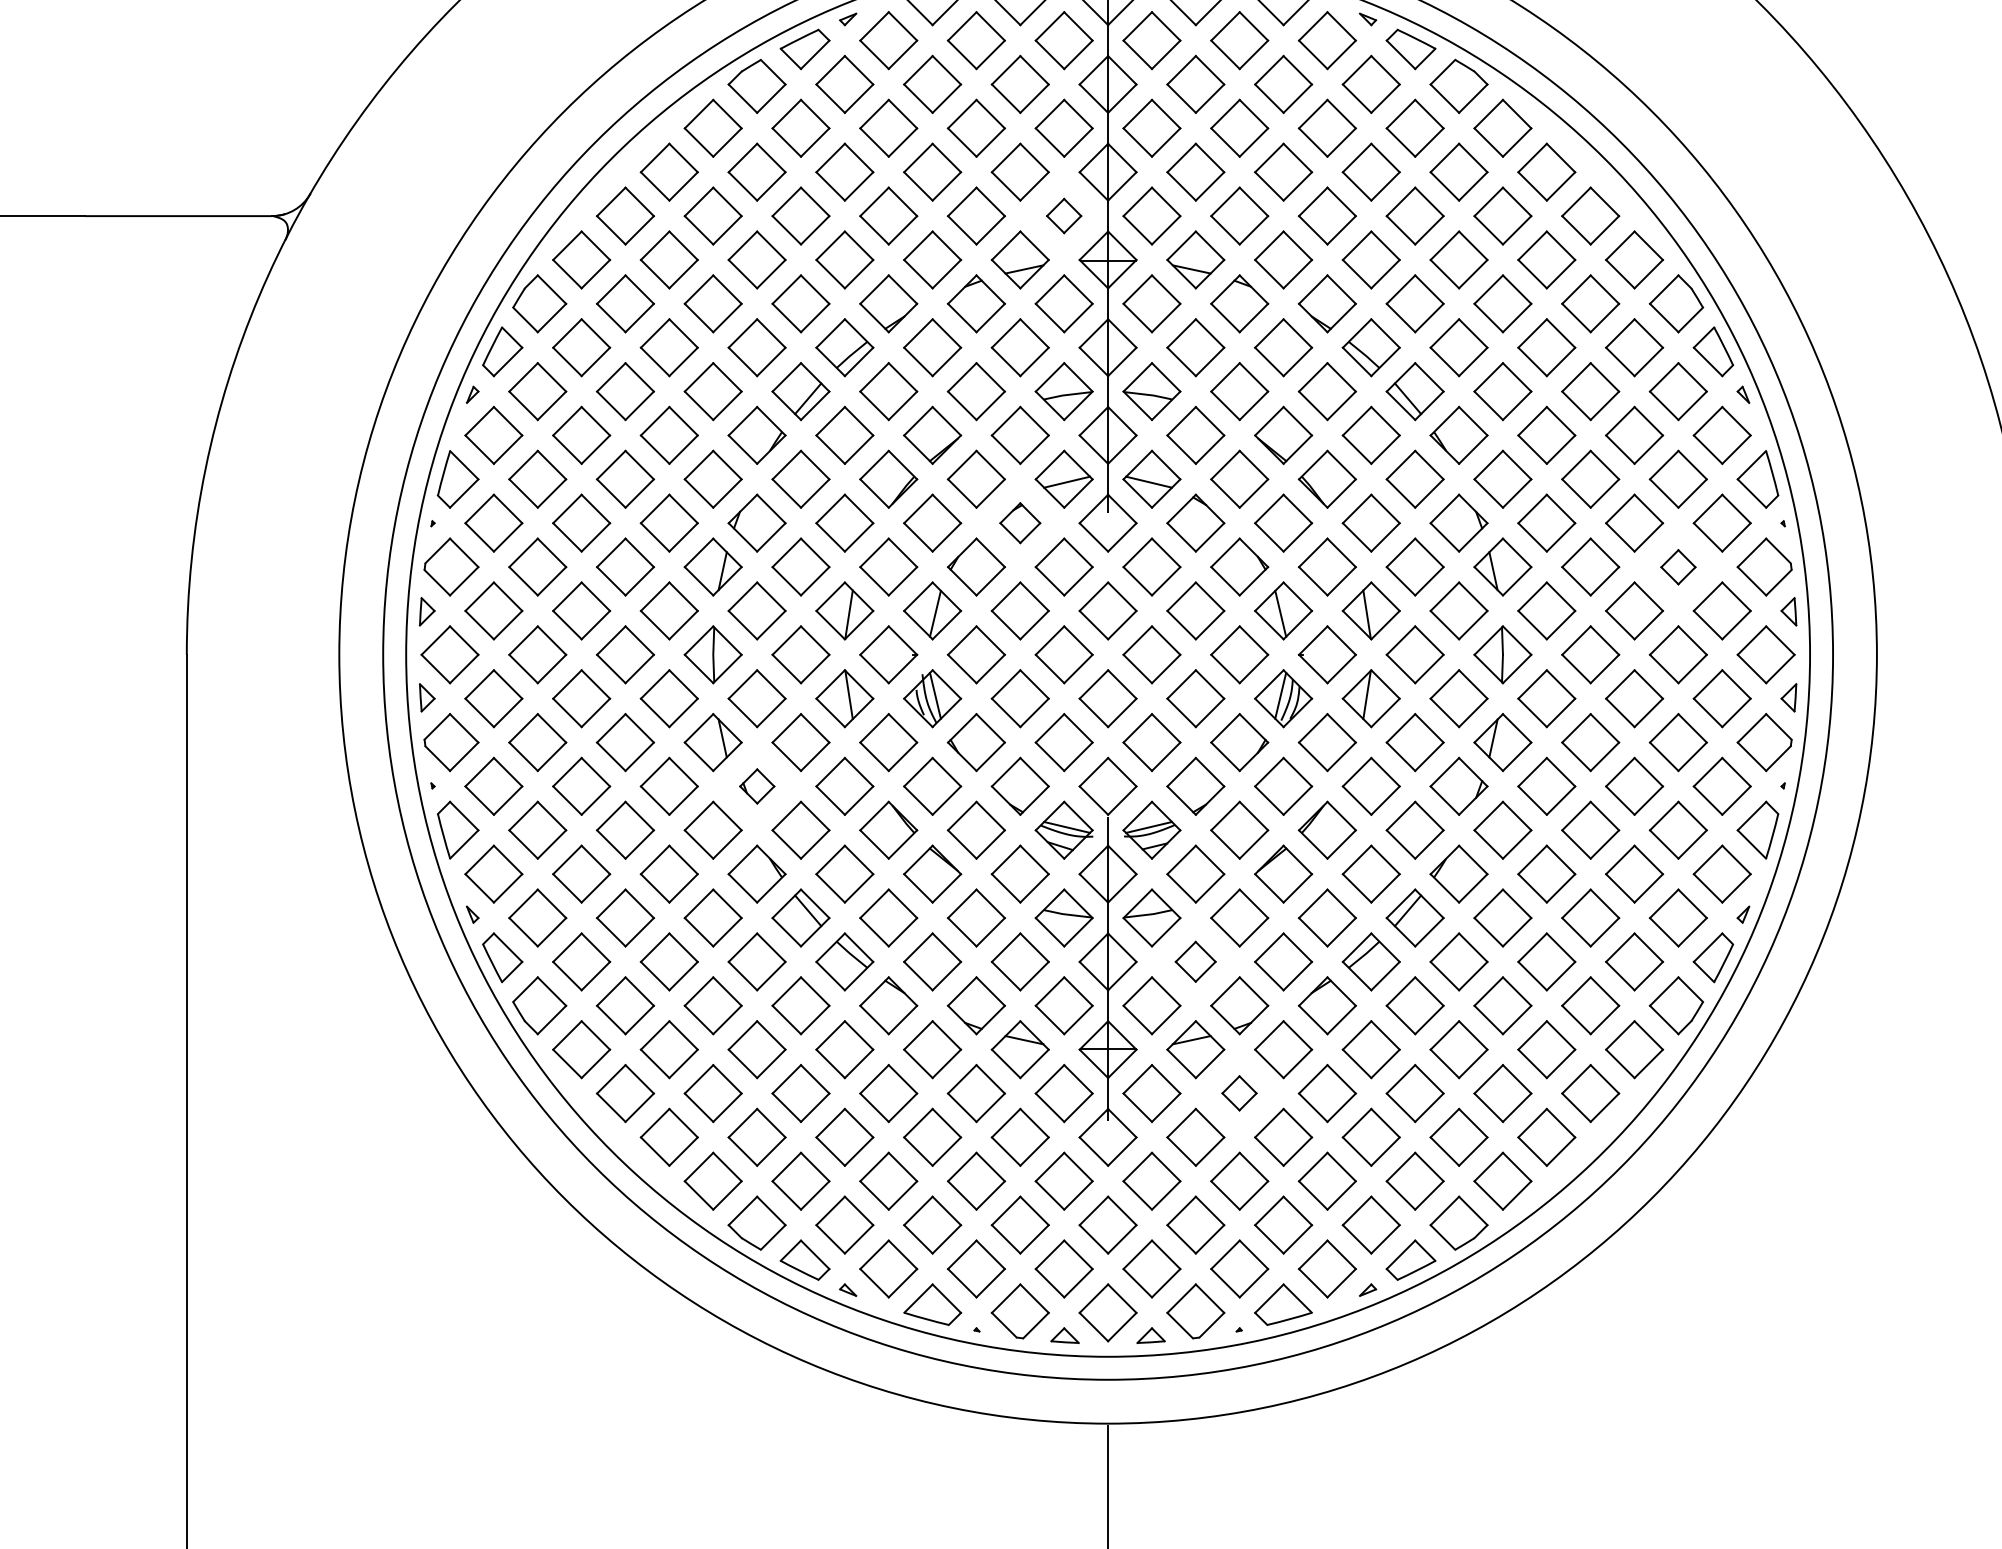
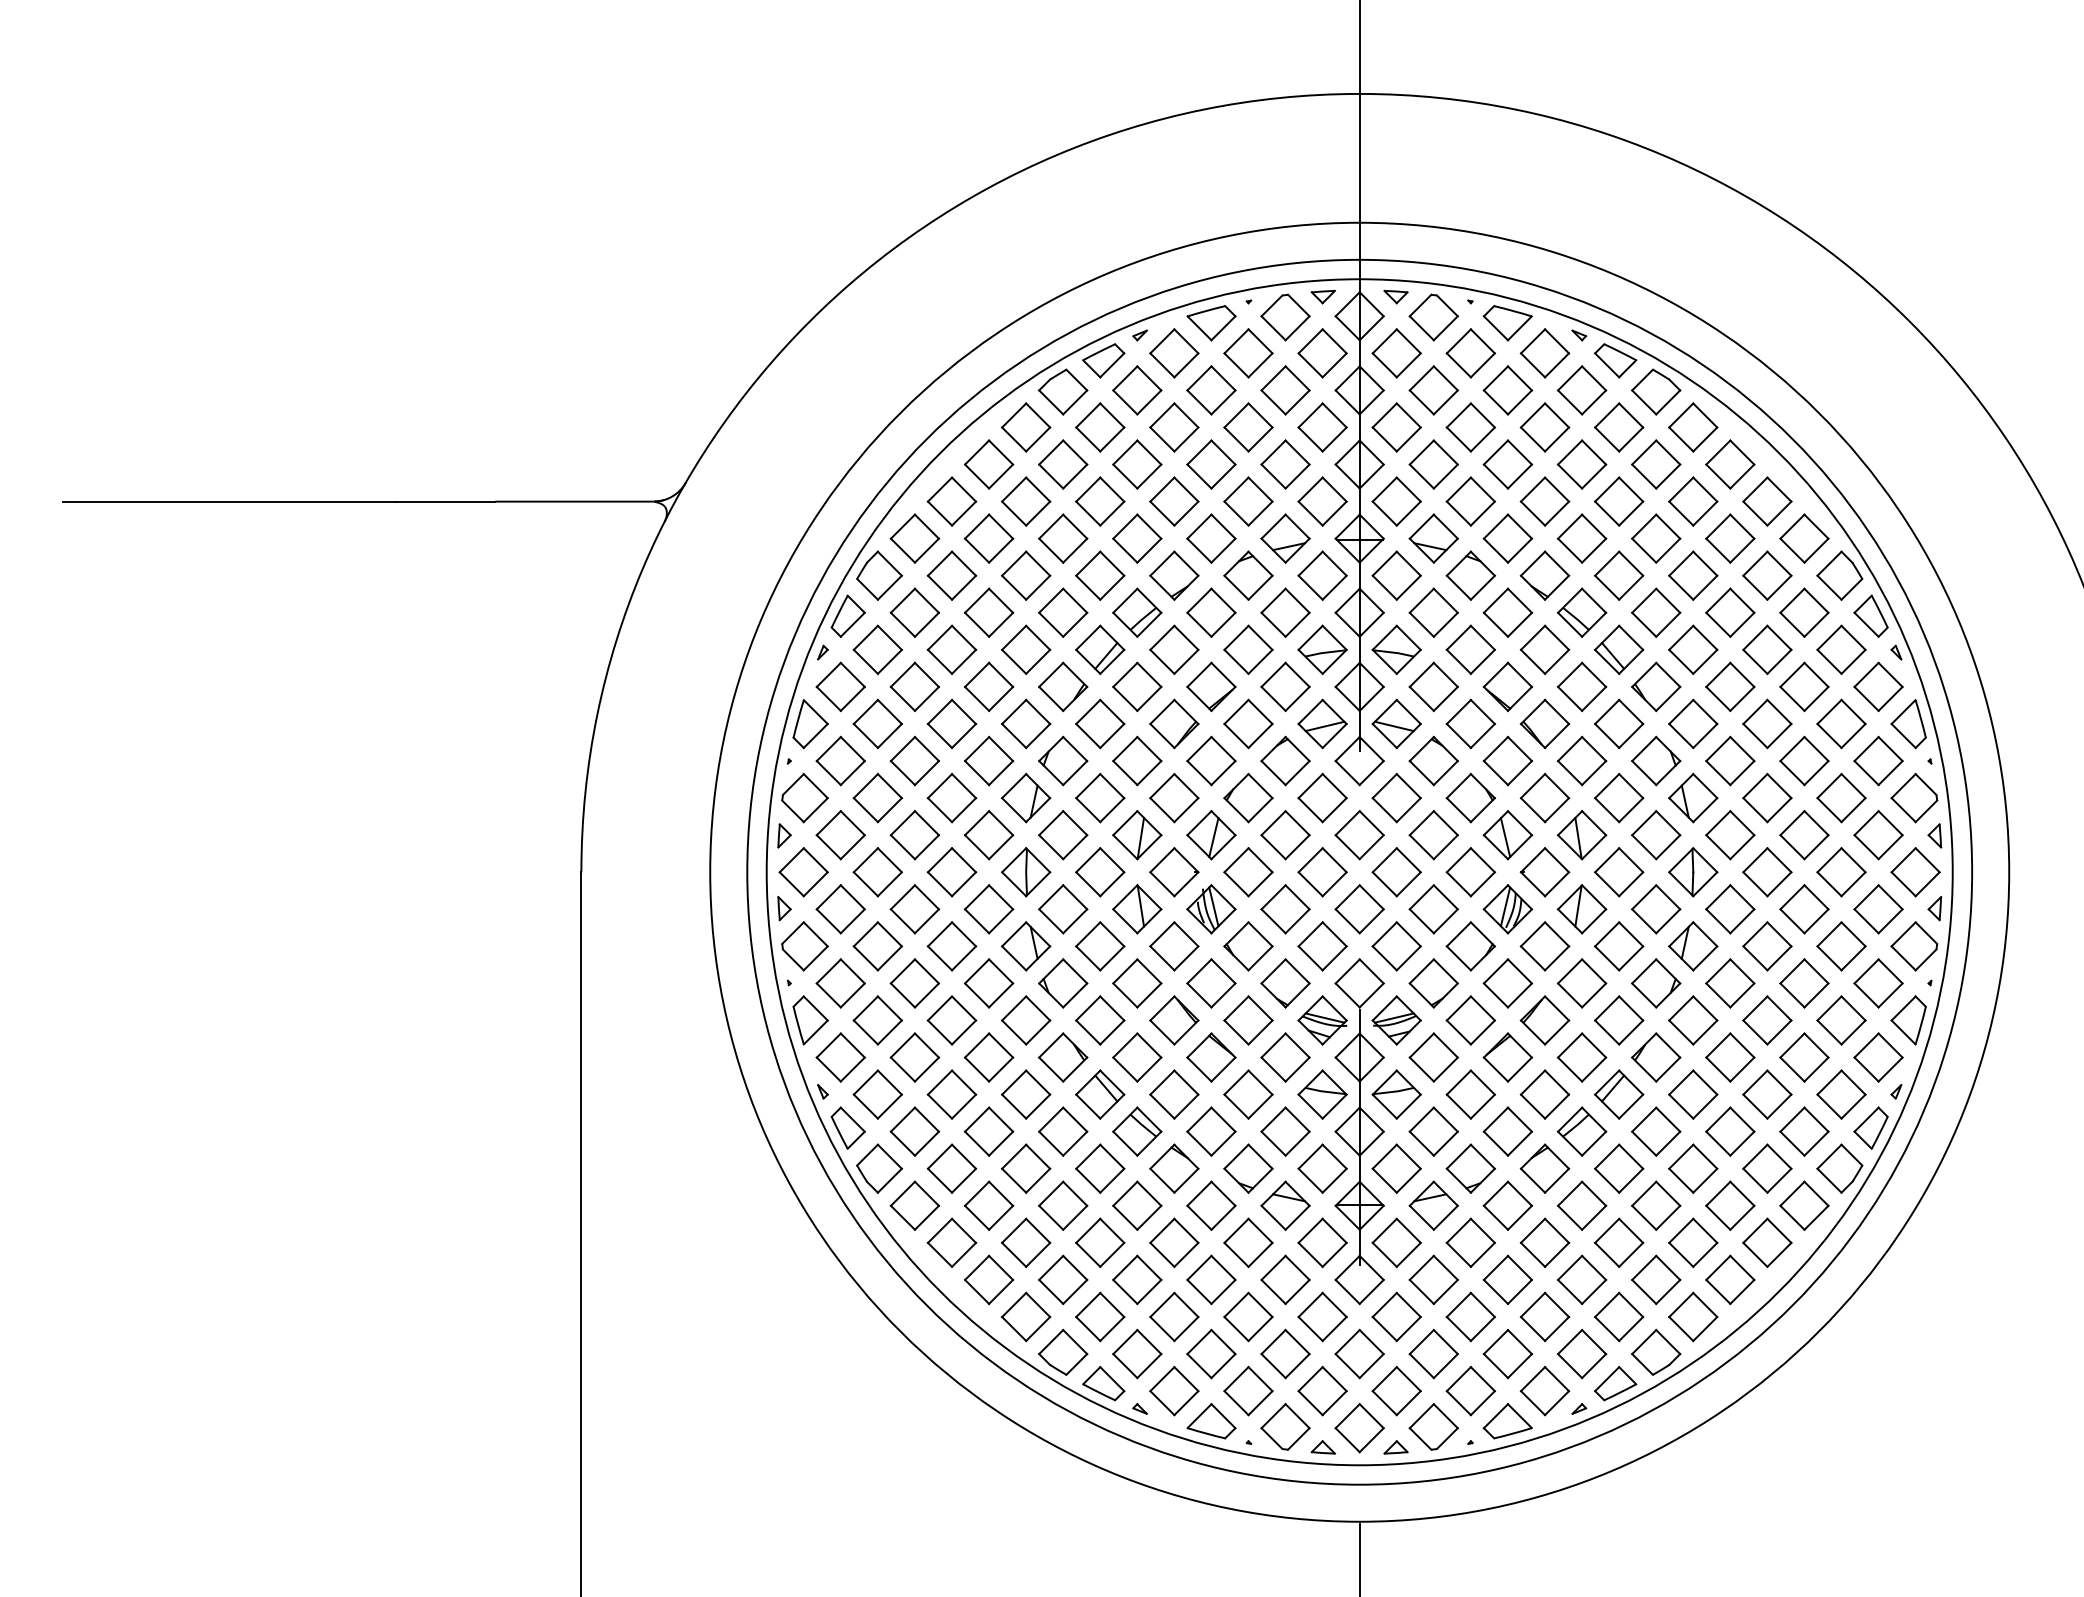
part: (1064, 215) -> (1322, 501), size x1.67
part: (1020, 522) -> (1285, 760), size x1.43
part: (1678, 567) -> (1841, 798), size x1.67
part: (757, 786) -> (1063, 983), size x1.67
part: (1195, 961) -> (1433, 1131), size x1.43
part: (1239, 1093) -> (1470, 1242), size x1.67

